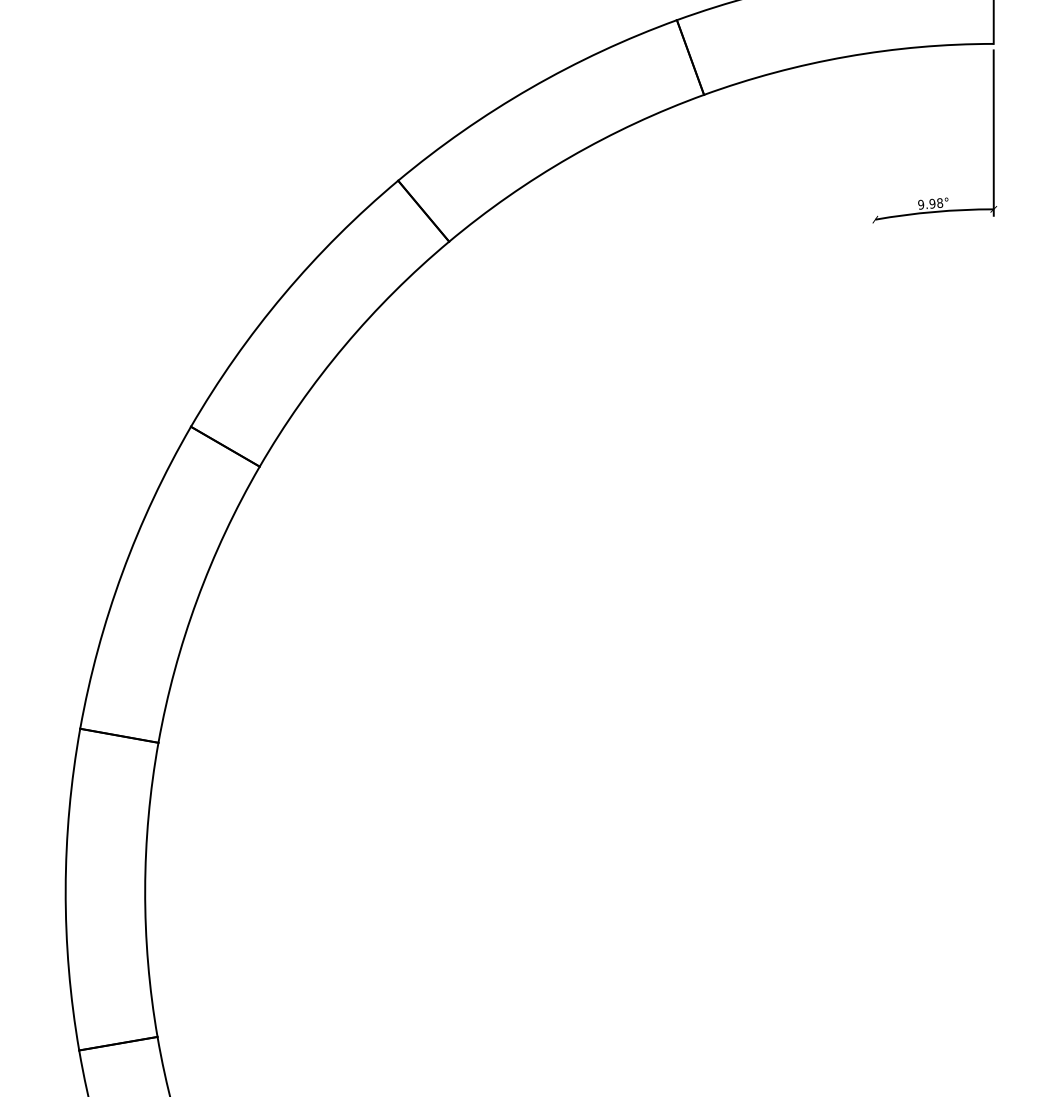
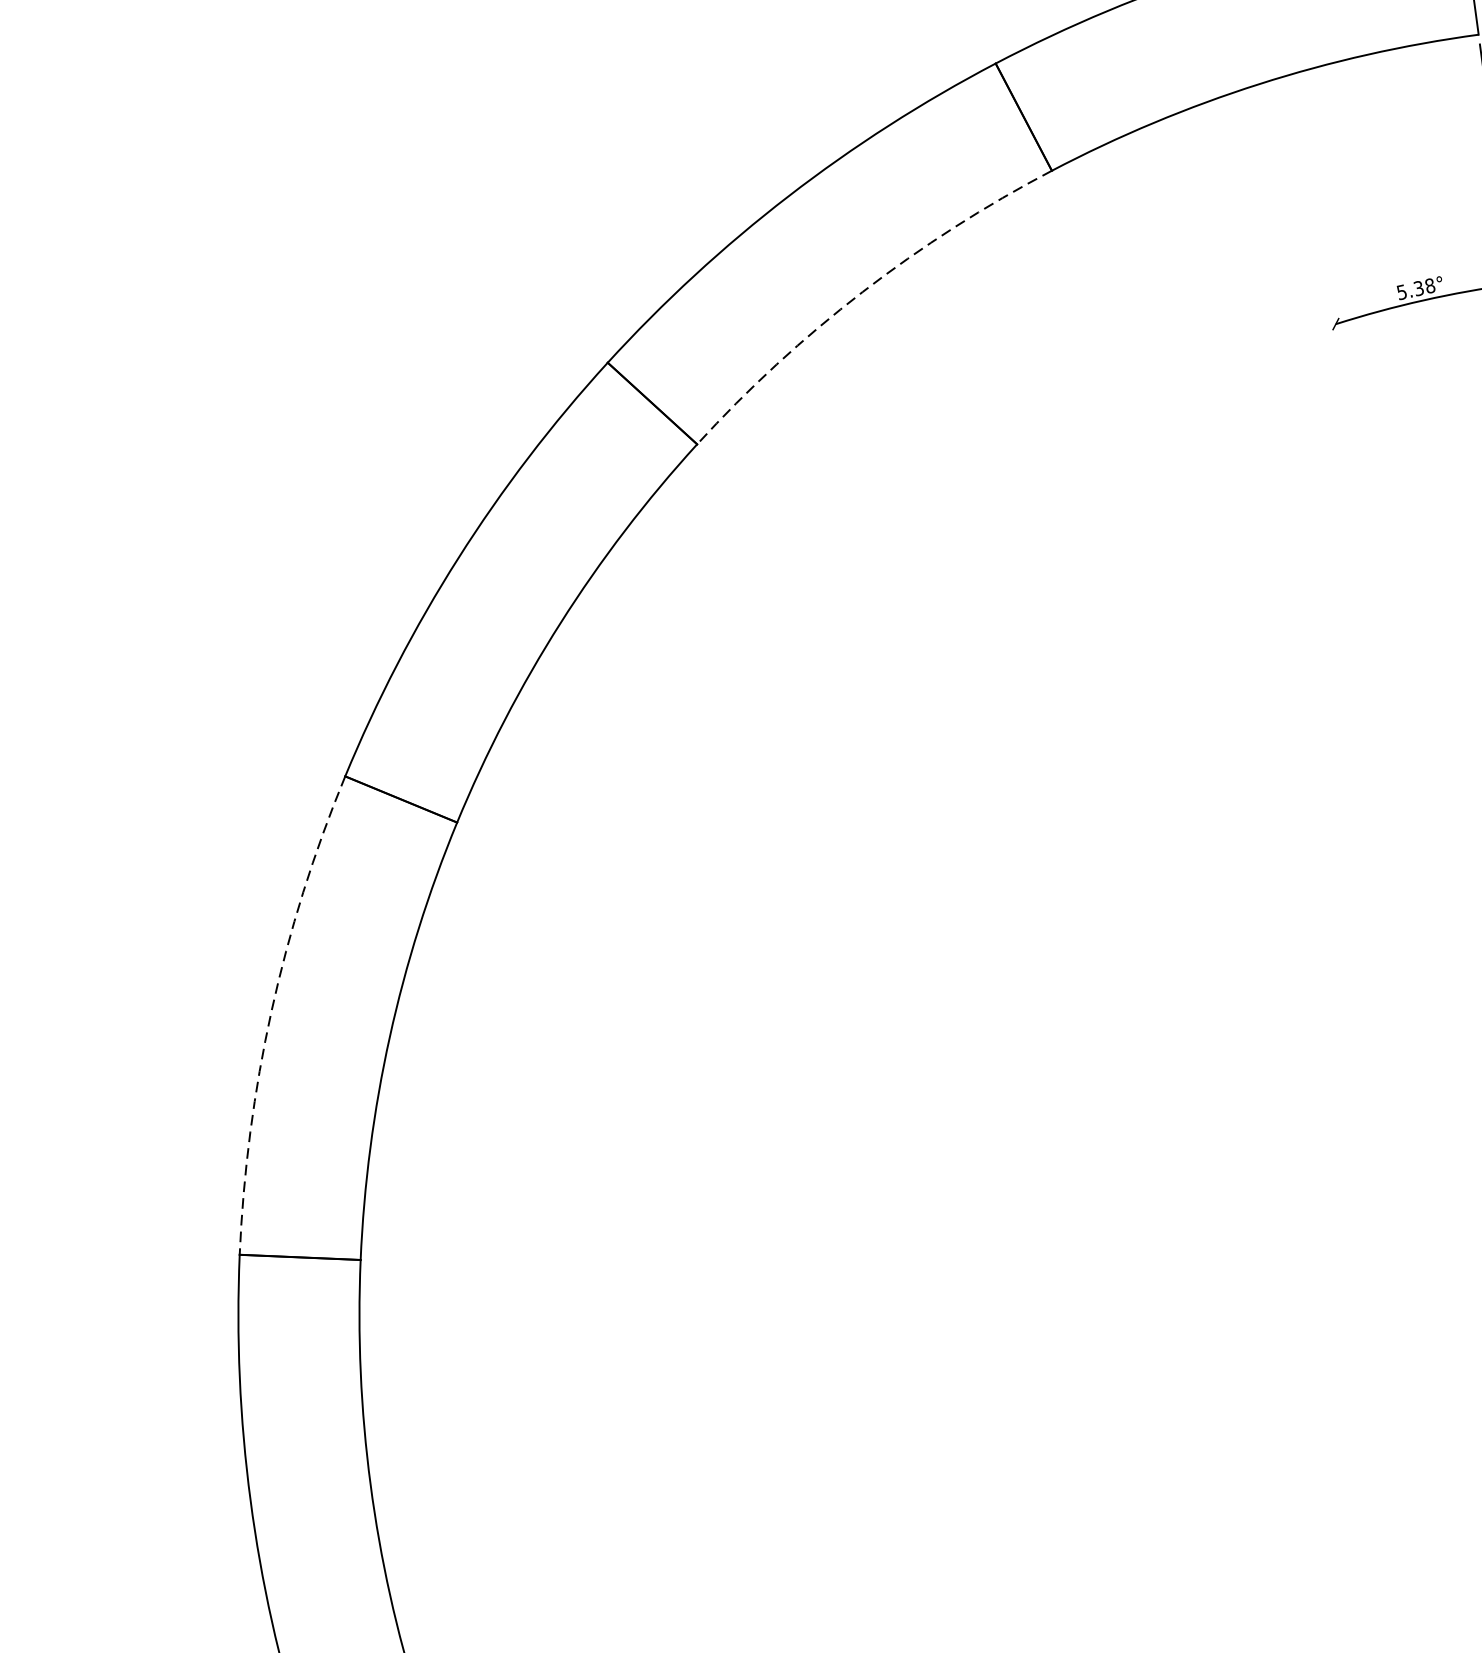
arc: (570, 157) -> (863, 292), solid -> dashed
text: (926, 204) -> (1409, 290), 9.98° -> 5.38°
arc: (122, 572) -> (271, 1010), solid -> dashed

